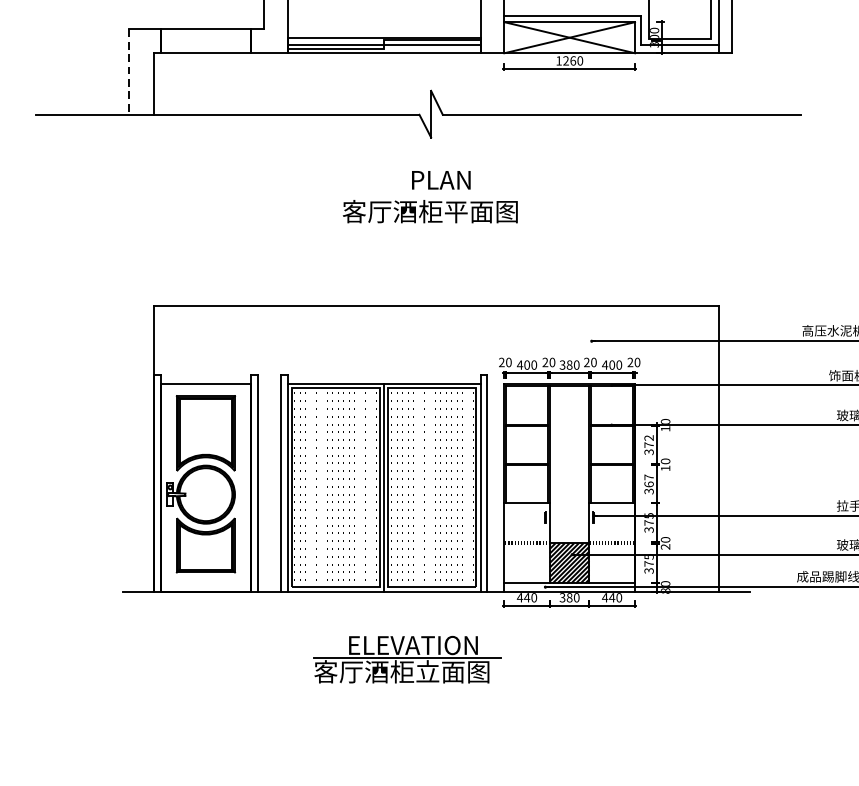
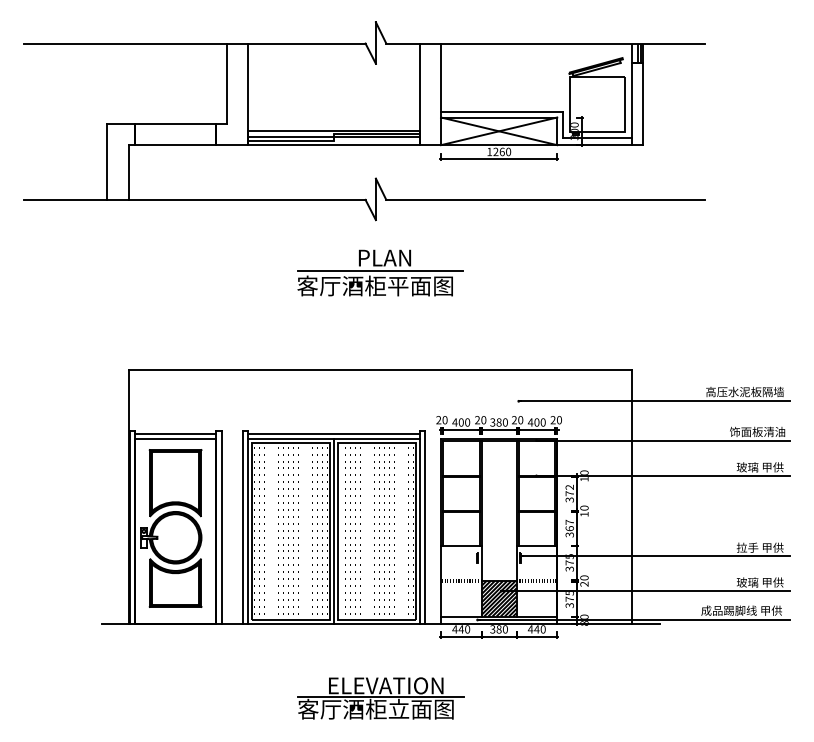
line: (129, 71) -> (107, 161), dashed -> solid
line: (436, 194) -> (380, 270), added
line: (205, 377) -> (175, 433), added
line: (383, 377) -> (333, 433), added
part: (407, 659) -> (380, 698), moved

